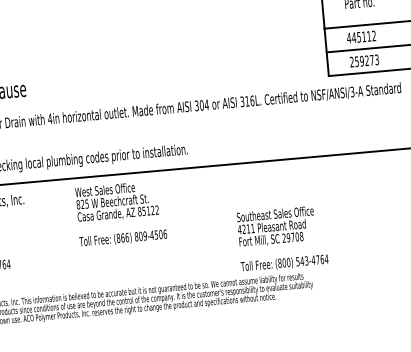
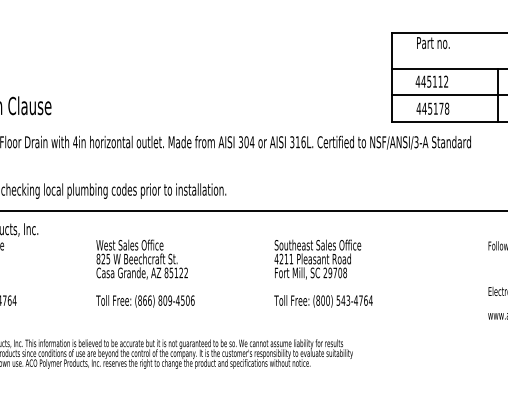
text: (364, 60) -> (432, 108), 259273 -> 445178
text: (121, 213) -> (145, 273), moved
text: (282, 238) -> (323, 273), moved

